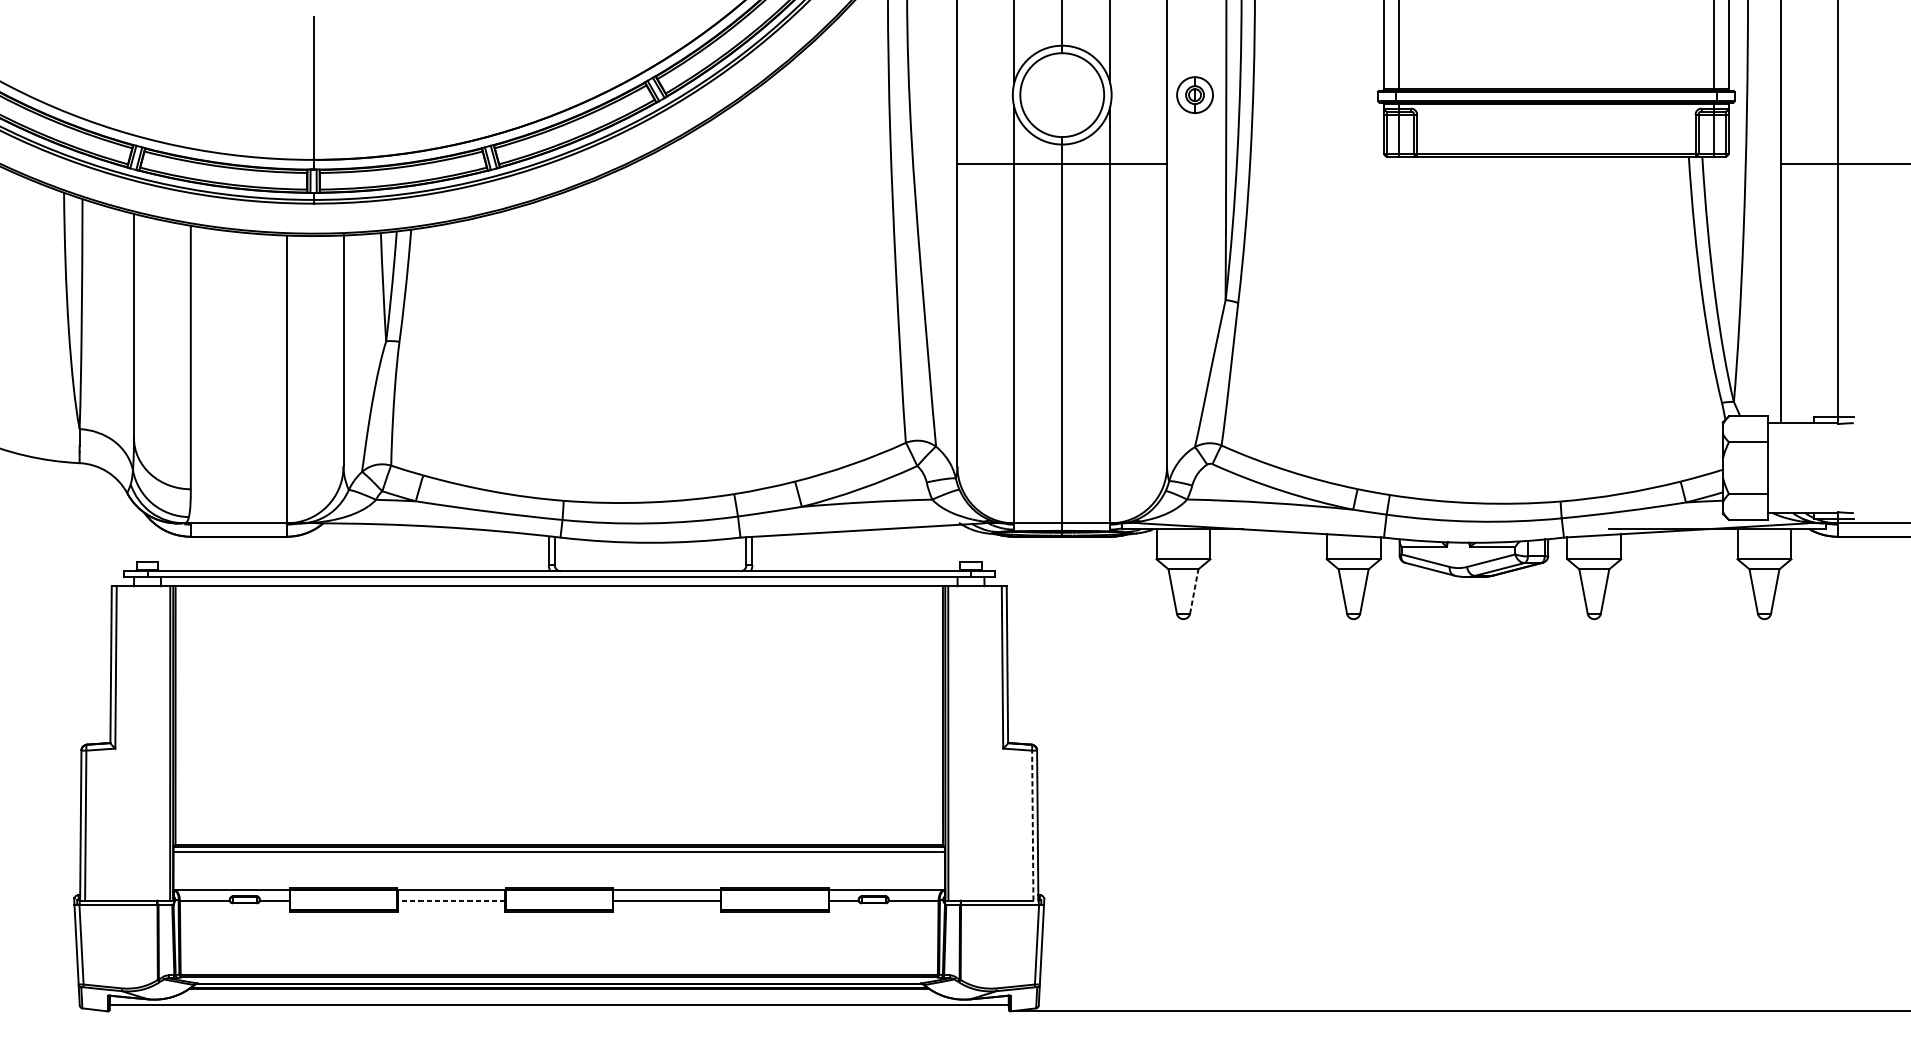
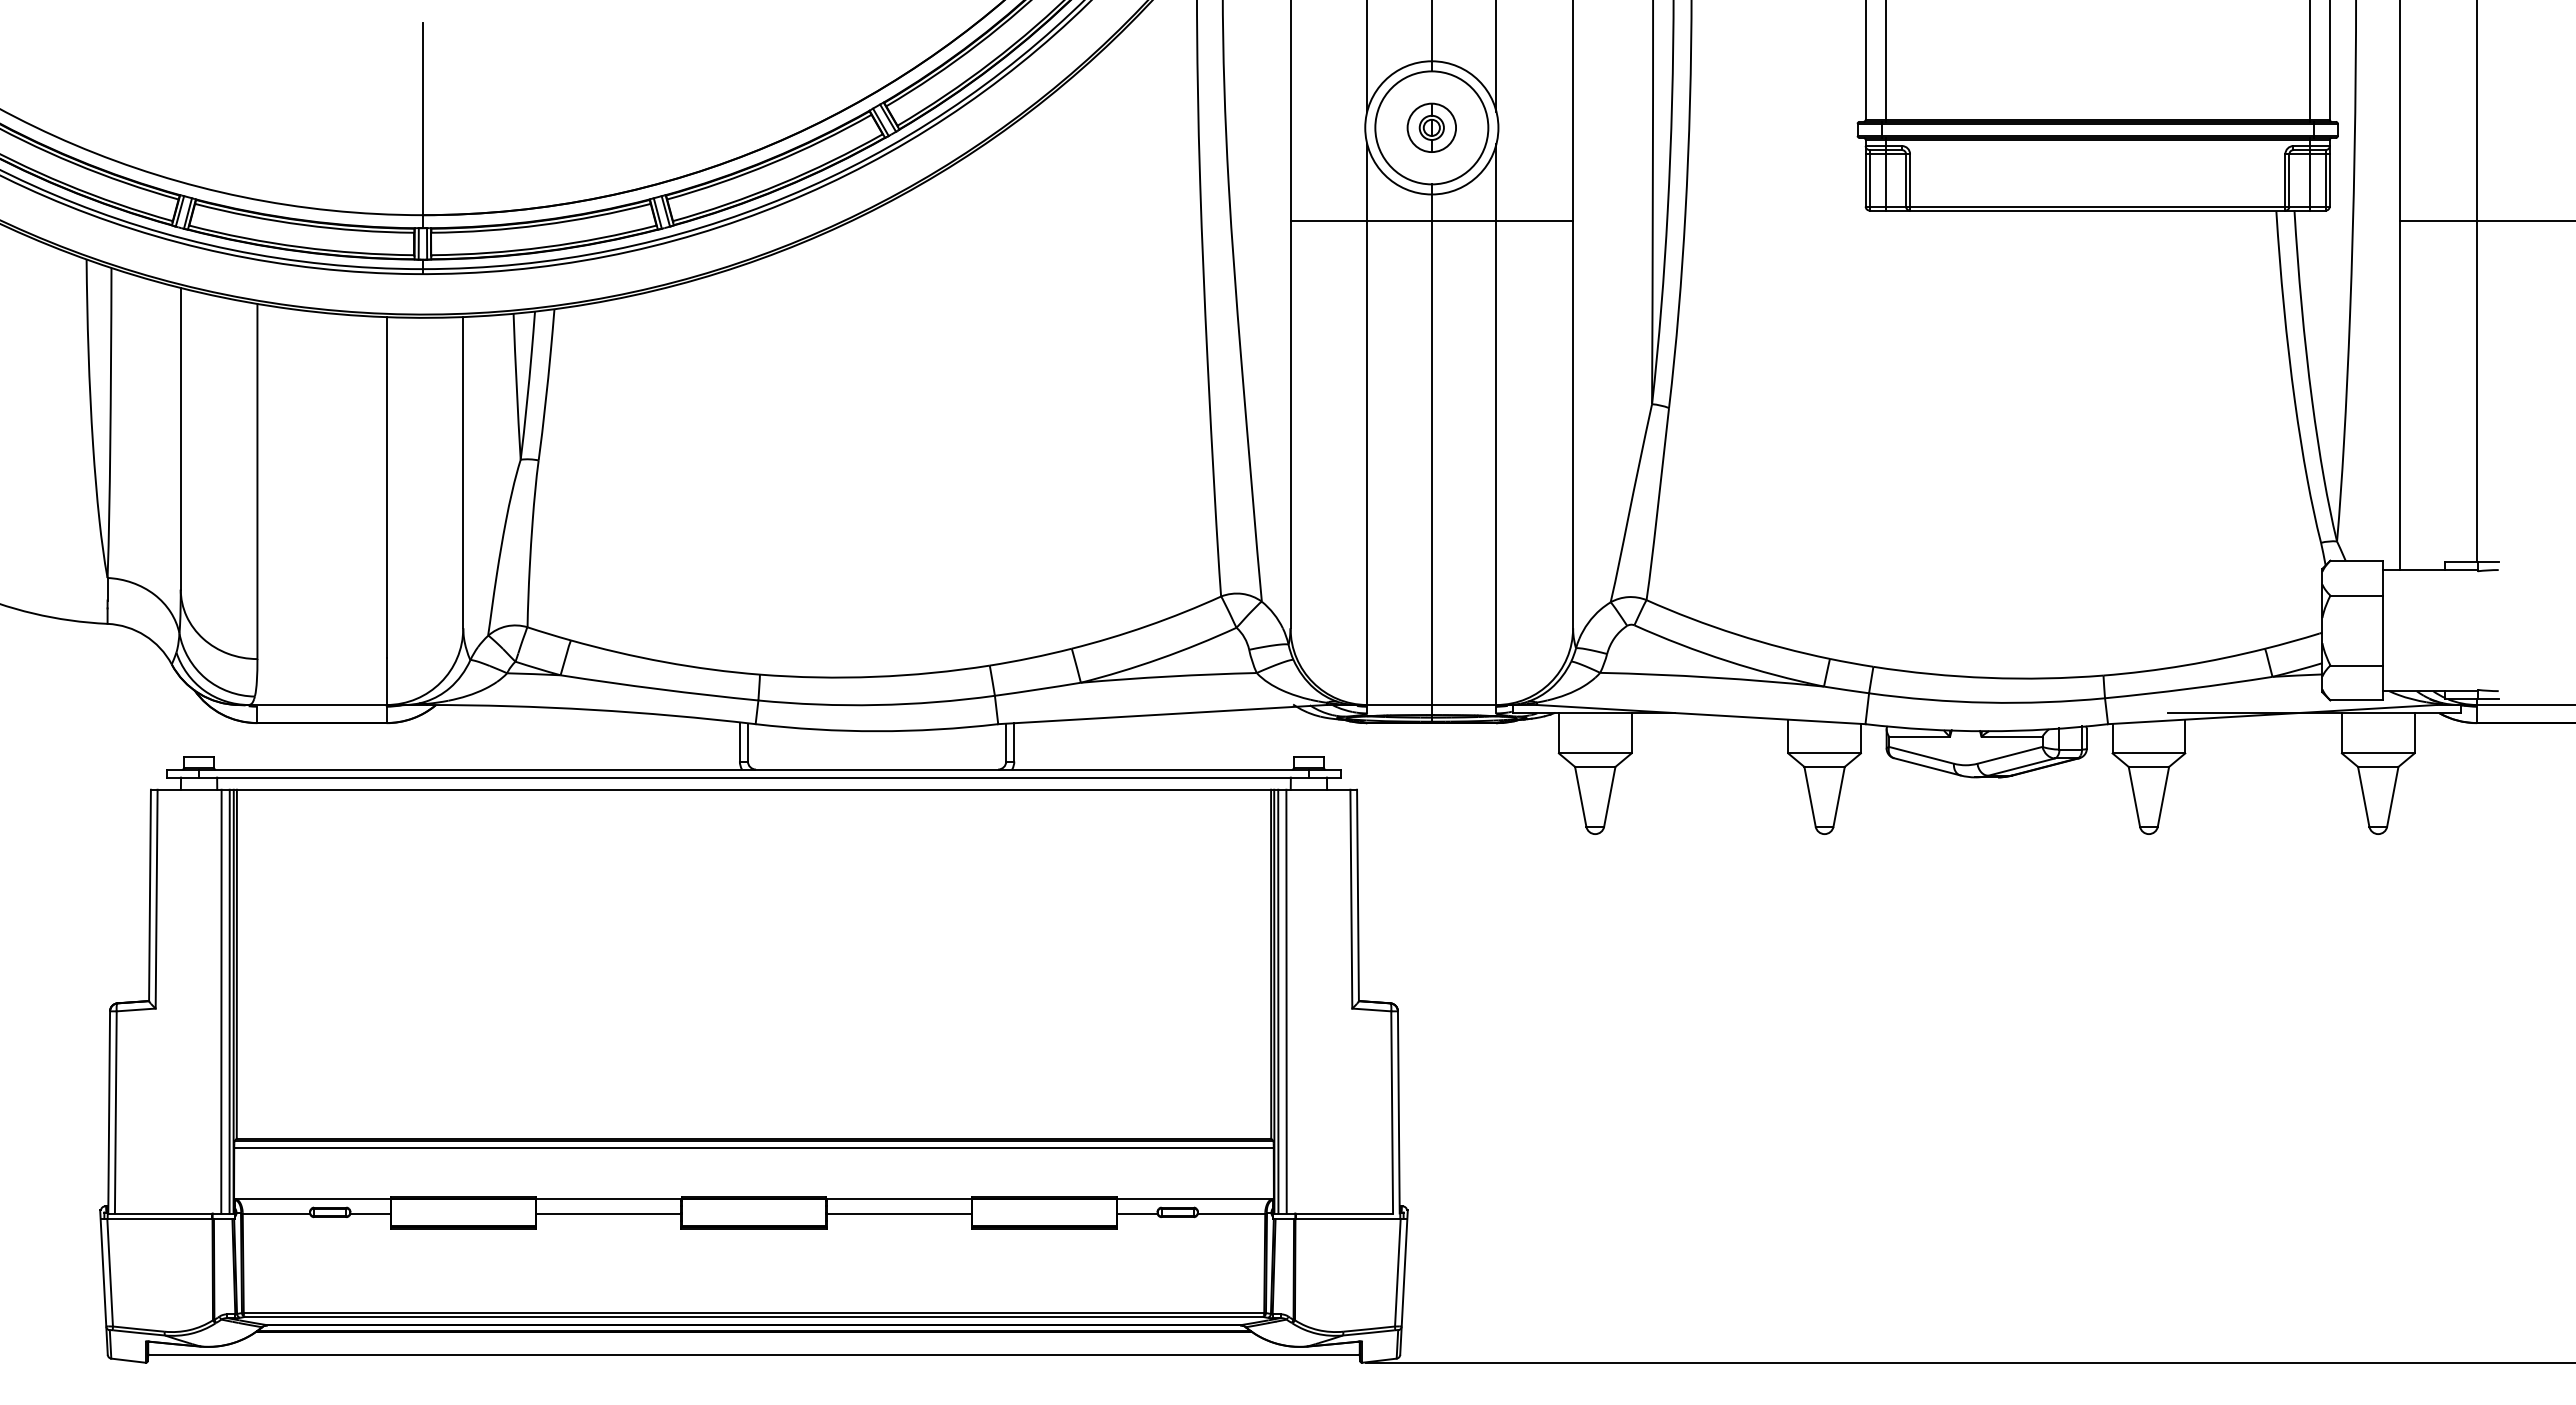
part: (1194, 94) -> (1431, 127), moved
line: (1194, 591) -> (1609, 796), dashed -> solid
line: (164, 743) -> (221, 1001), added
line: (954, 743) -> (1286, 1001), added
line: (1033, 824) -> (1392, 1111), dashed -> solid
line: (451, 900) -> (608, 1213), dashed -> solid

